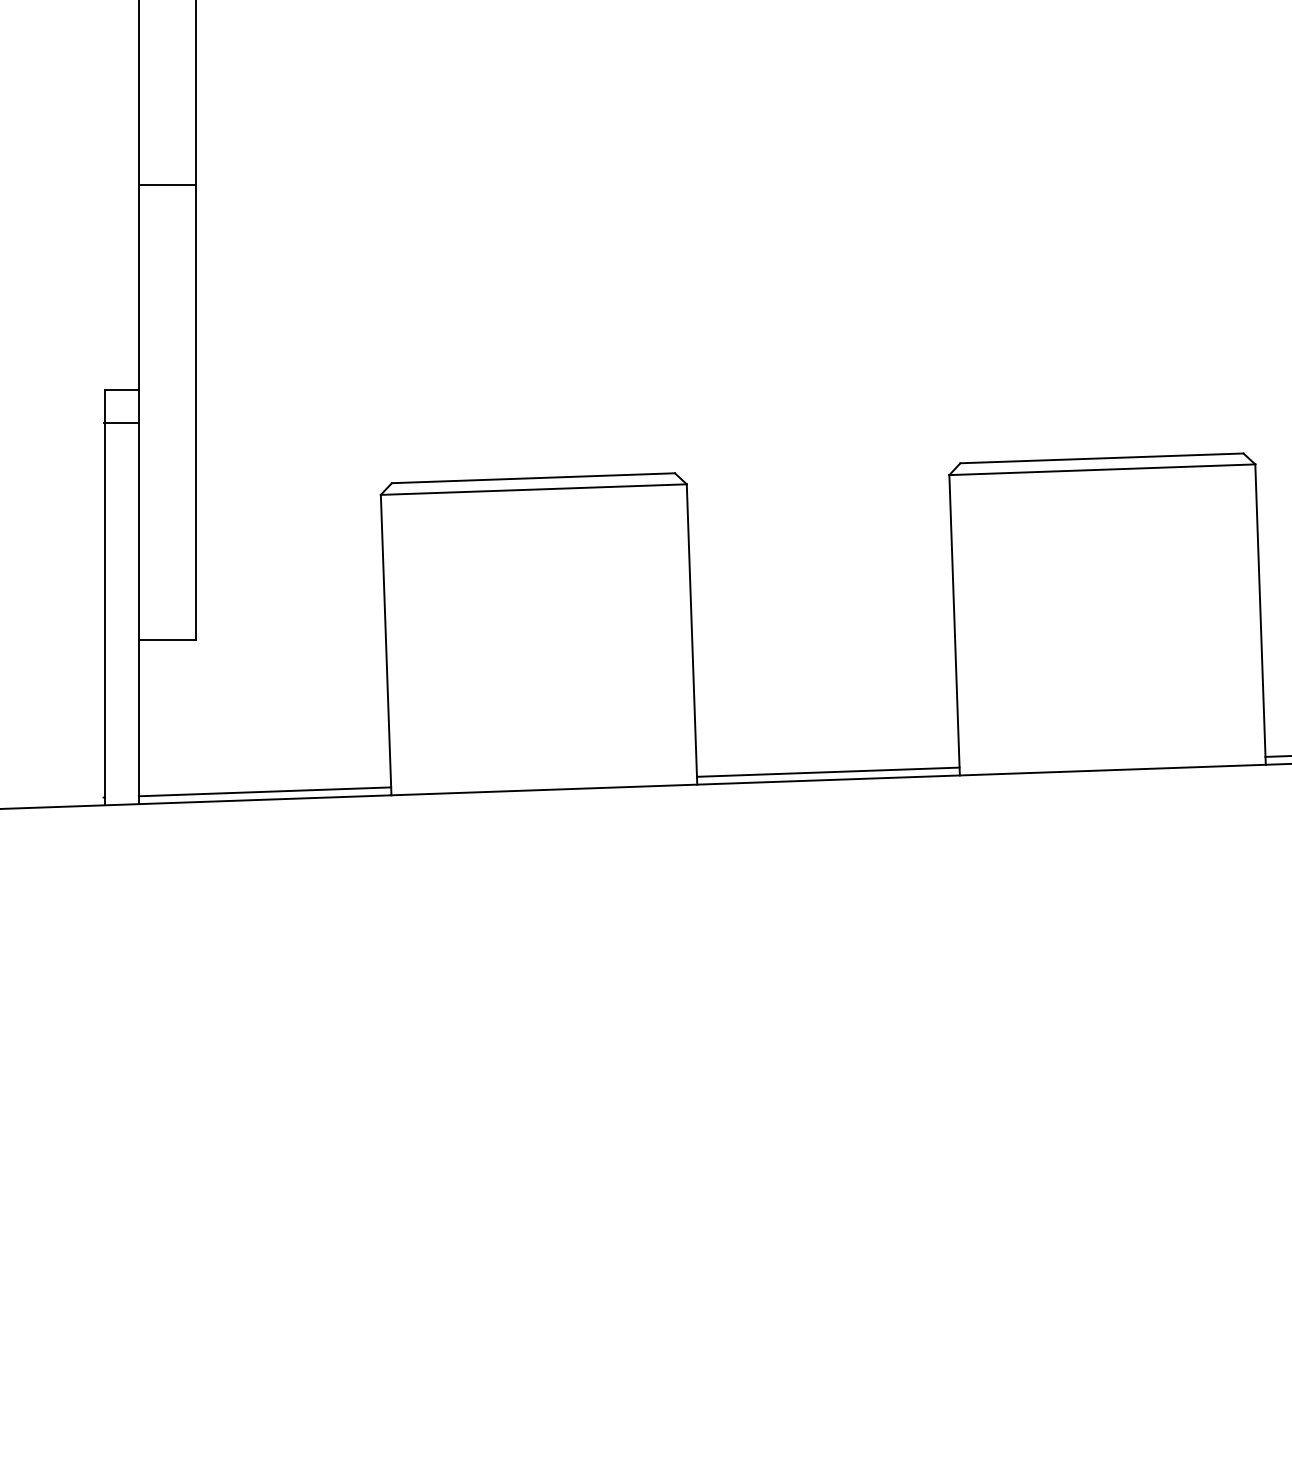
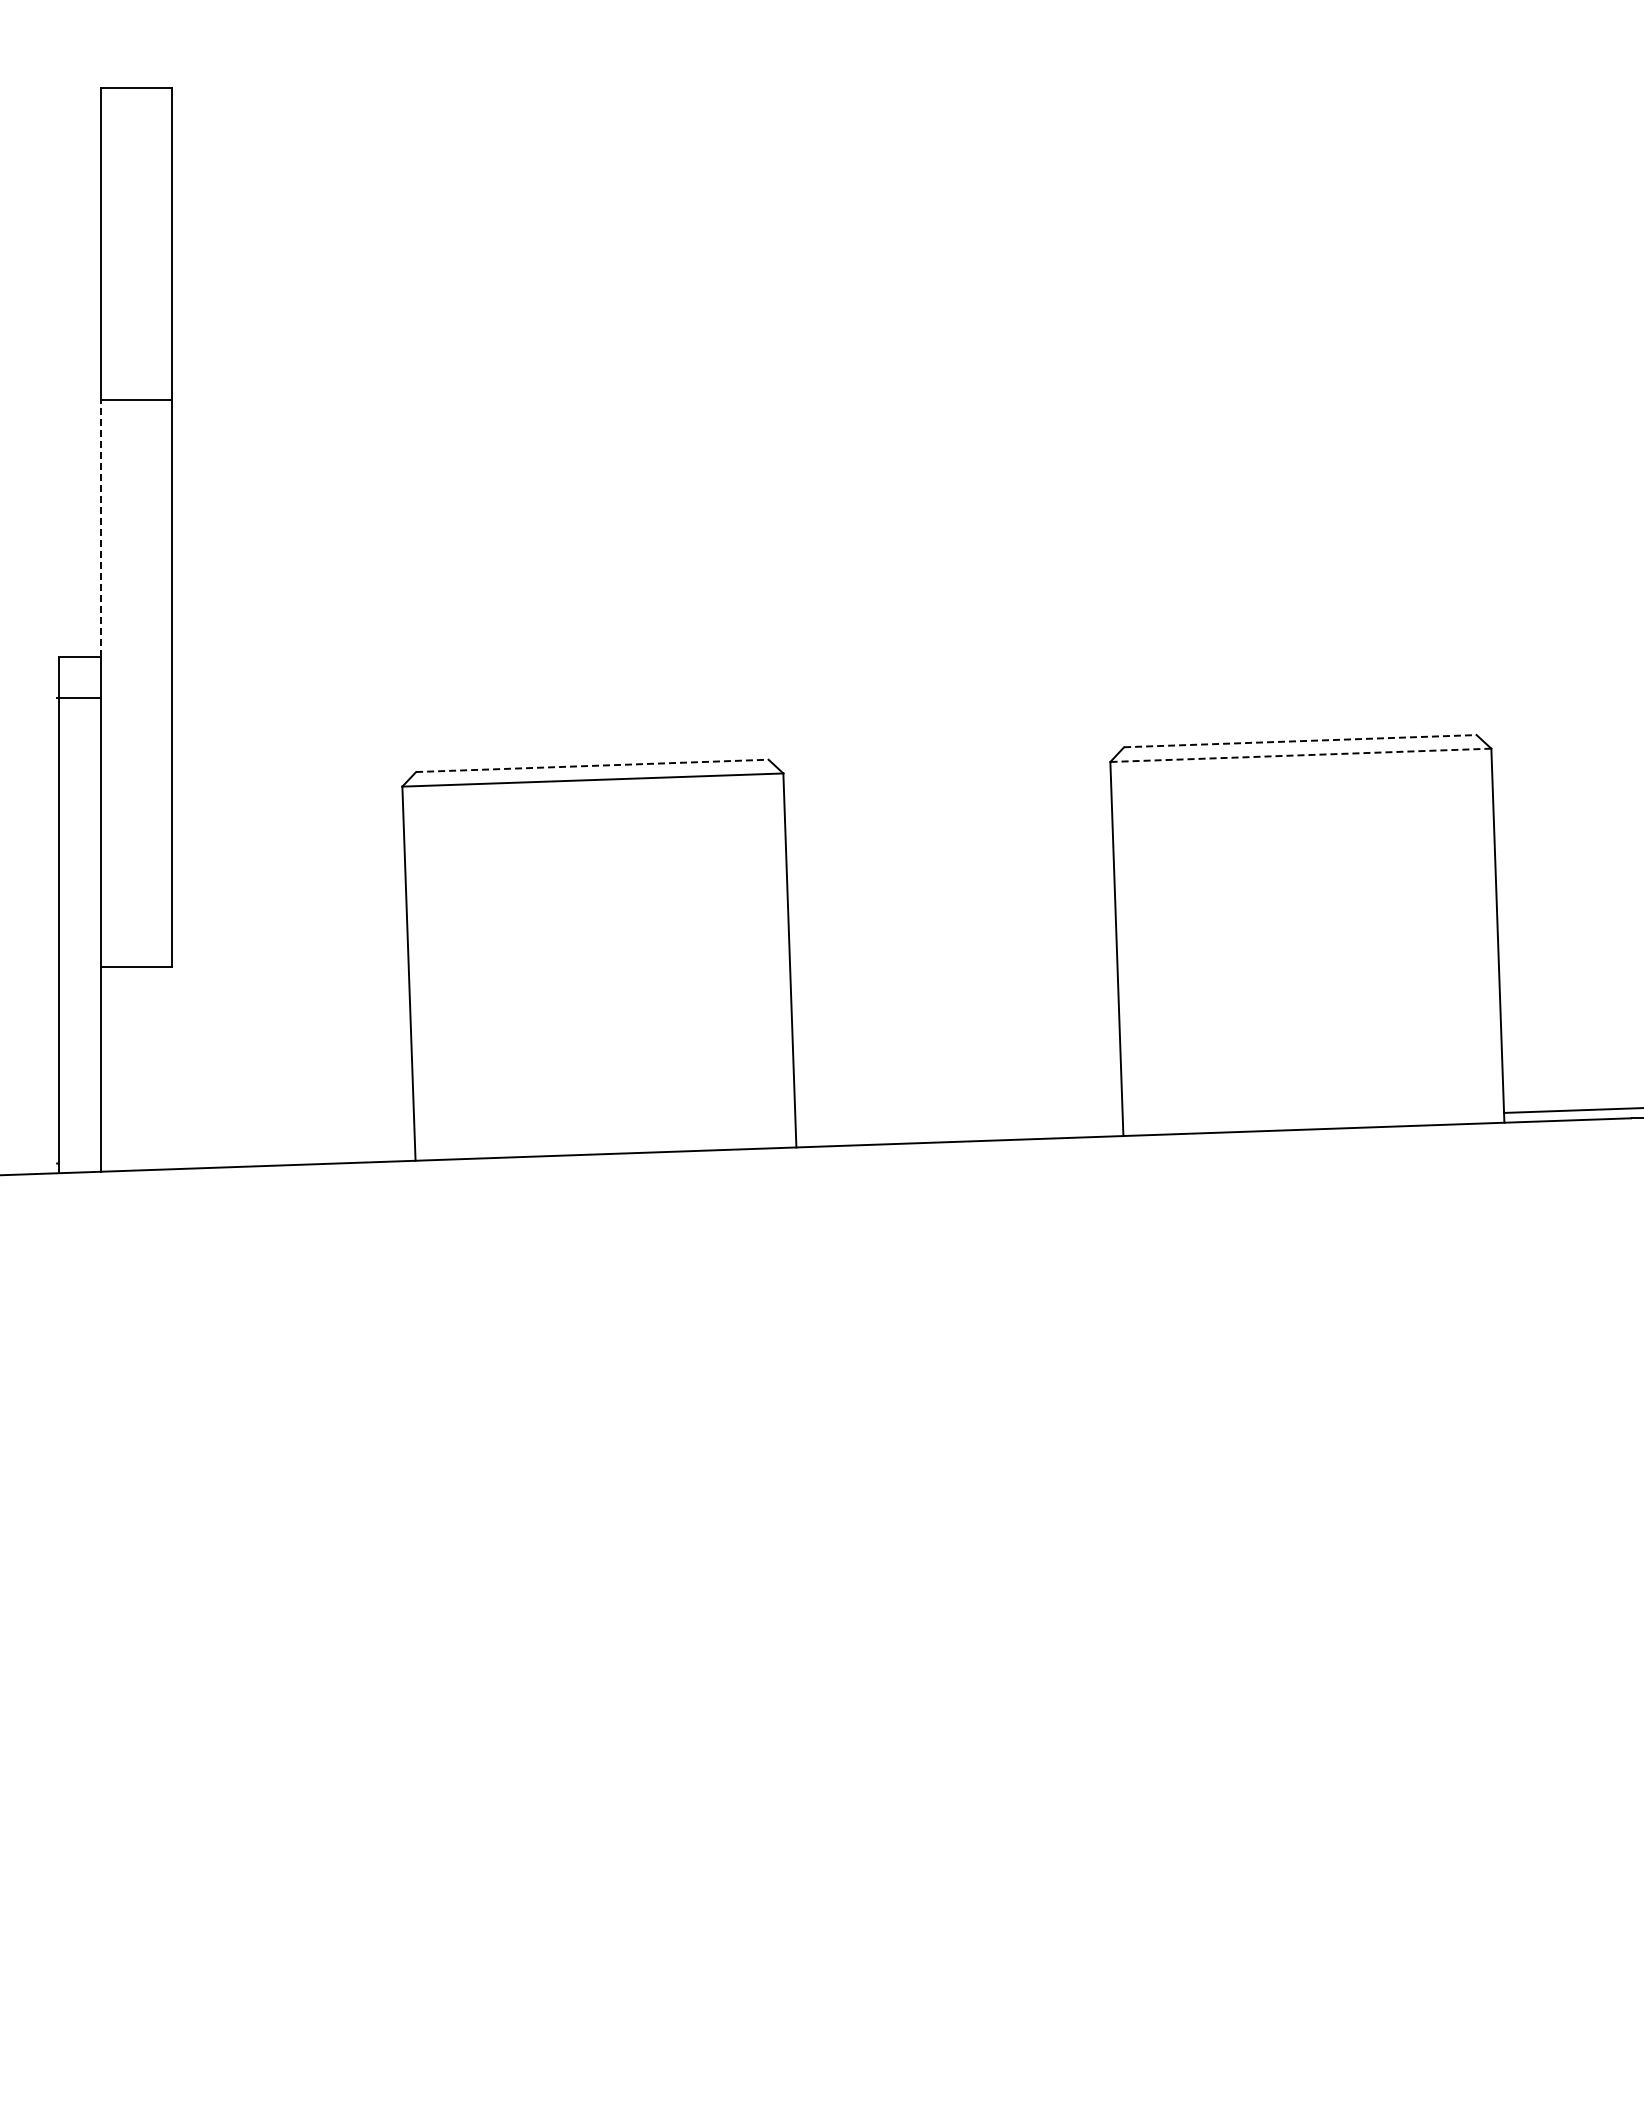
line: (139, 286) -> (101, 527), solid -> dashed
line: (1102, 458) -> (1300, 741), solid -> dashed
line: (1102, 469) -> (1300, 755), solid -> dashed
line: (533, 477) -> (592, 765), solid -> dashed
line: (828, 771) -> (959, 1131), removed
line: (265, 791) -> (258, 1155), removed

